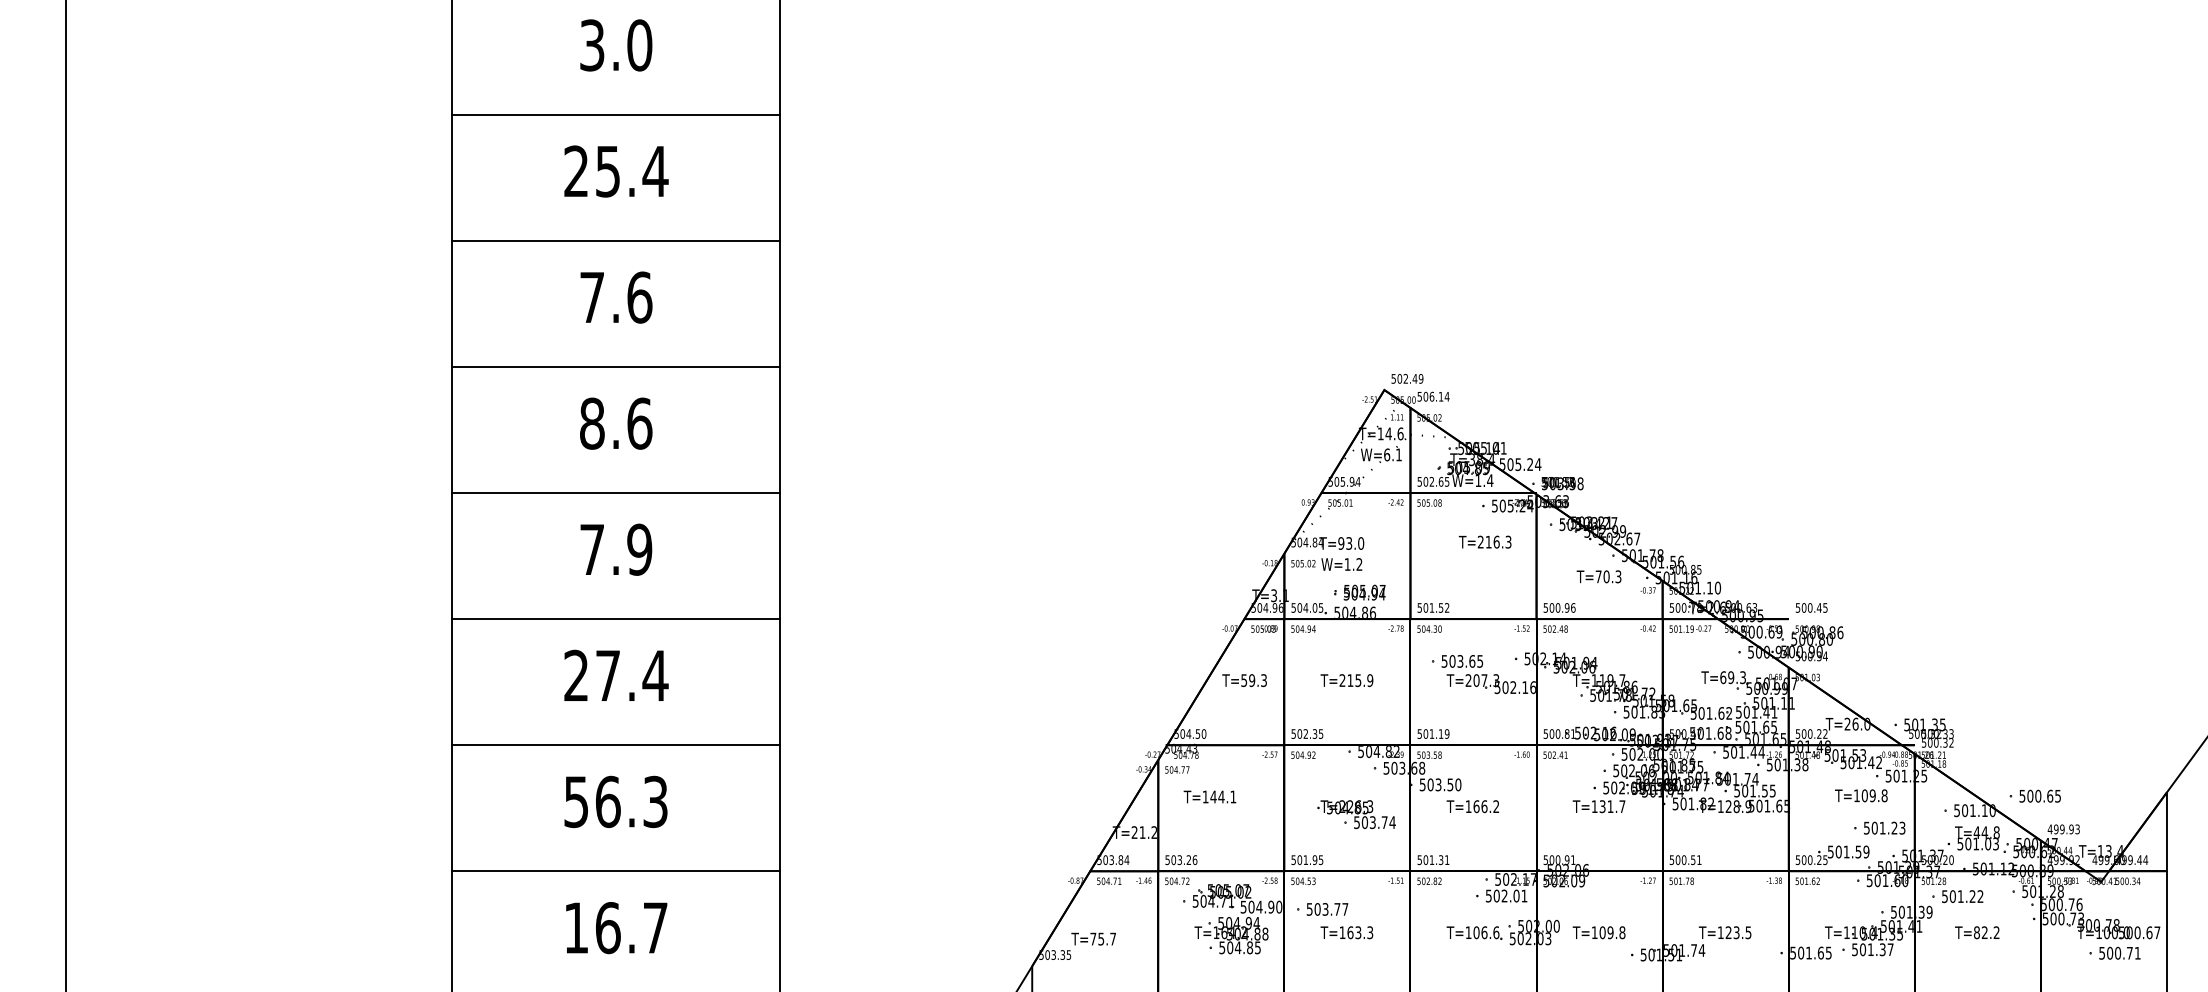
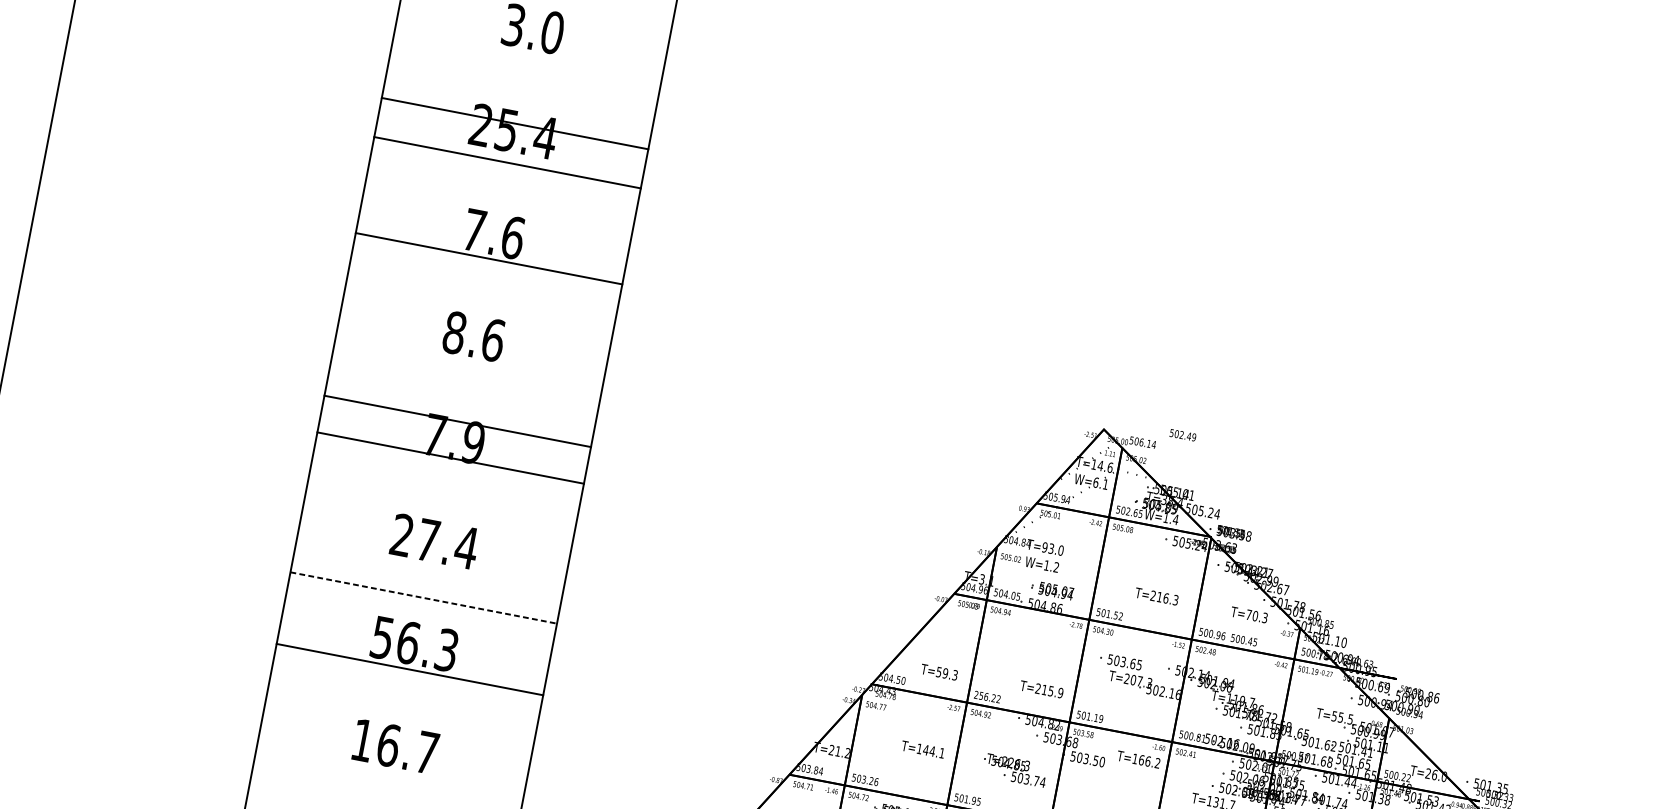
line: (616, 114) -> (515, 123), moved
line: (616, 240) -> (507, 162), moved
line: (616, 366) -> (489, 258), moved
text: (1407, 378) -> (1183, 435), moved
line: (616, 493) -> (457, 421), moved
text: (1484, 541) -> (1156, 595), moved
text: (1811, 607) -> (1244, 639), moved
line: (616, 619) -> (450, 458), moved
text: (1732, 677) -> (1342, 717), T=69.3 -> T=55.5
text: (1244, 680) -> (939, 672), moved
text: (1346, 680) -> (1041, 689), moved
text: (1307, 733) -> (987, 696), 502.35 -> 256.22
line: (616, 745) -> (423, 598), solid -> dashed
text: (1209, 796) -> (922, 749), moved
text: (1472, 806) -> (1138, 759), moved
line: (616, 871) -> (410, 669), moved

